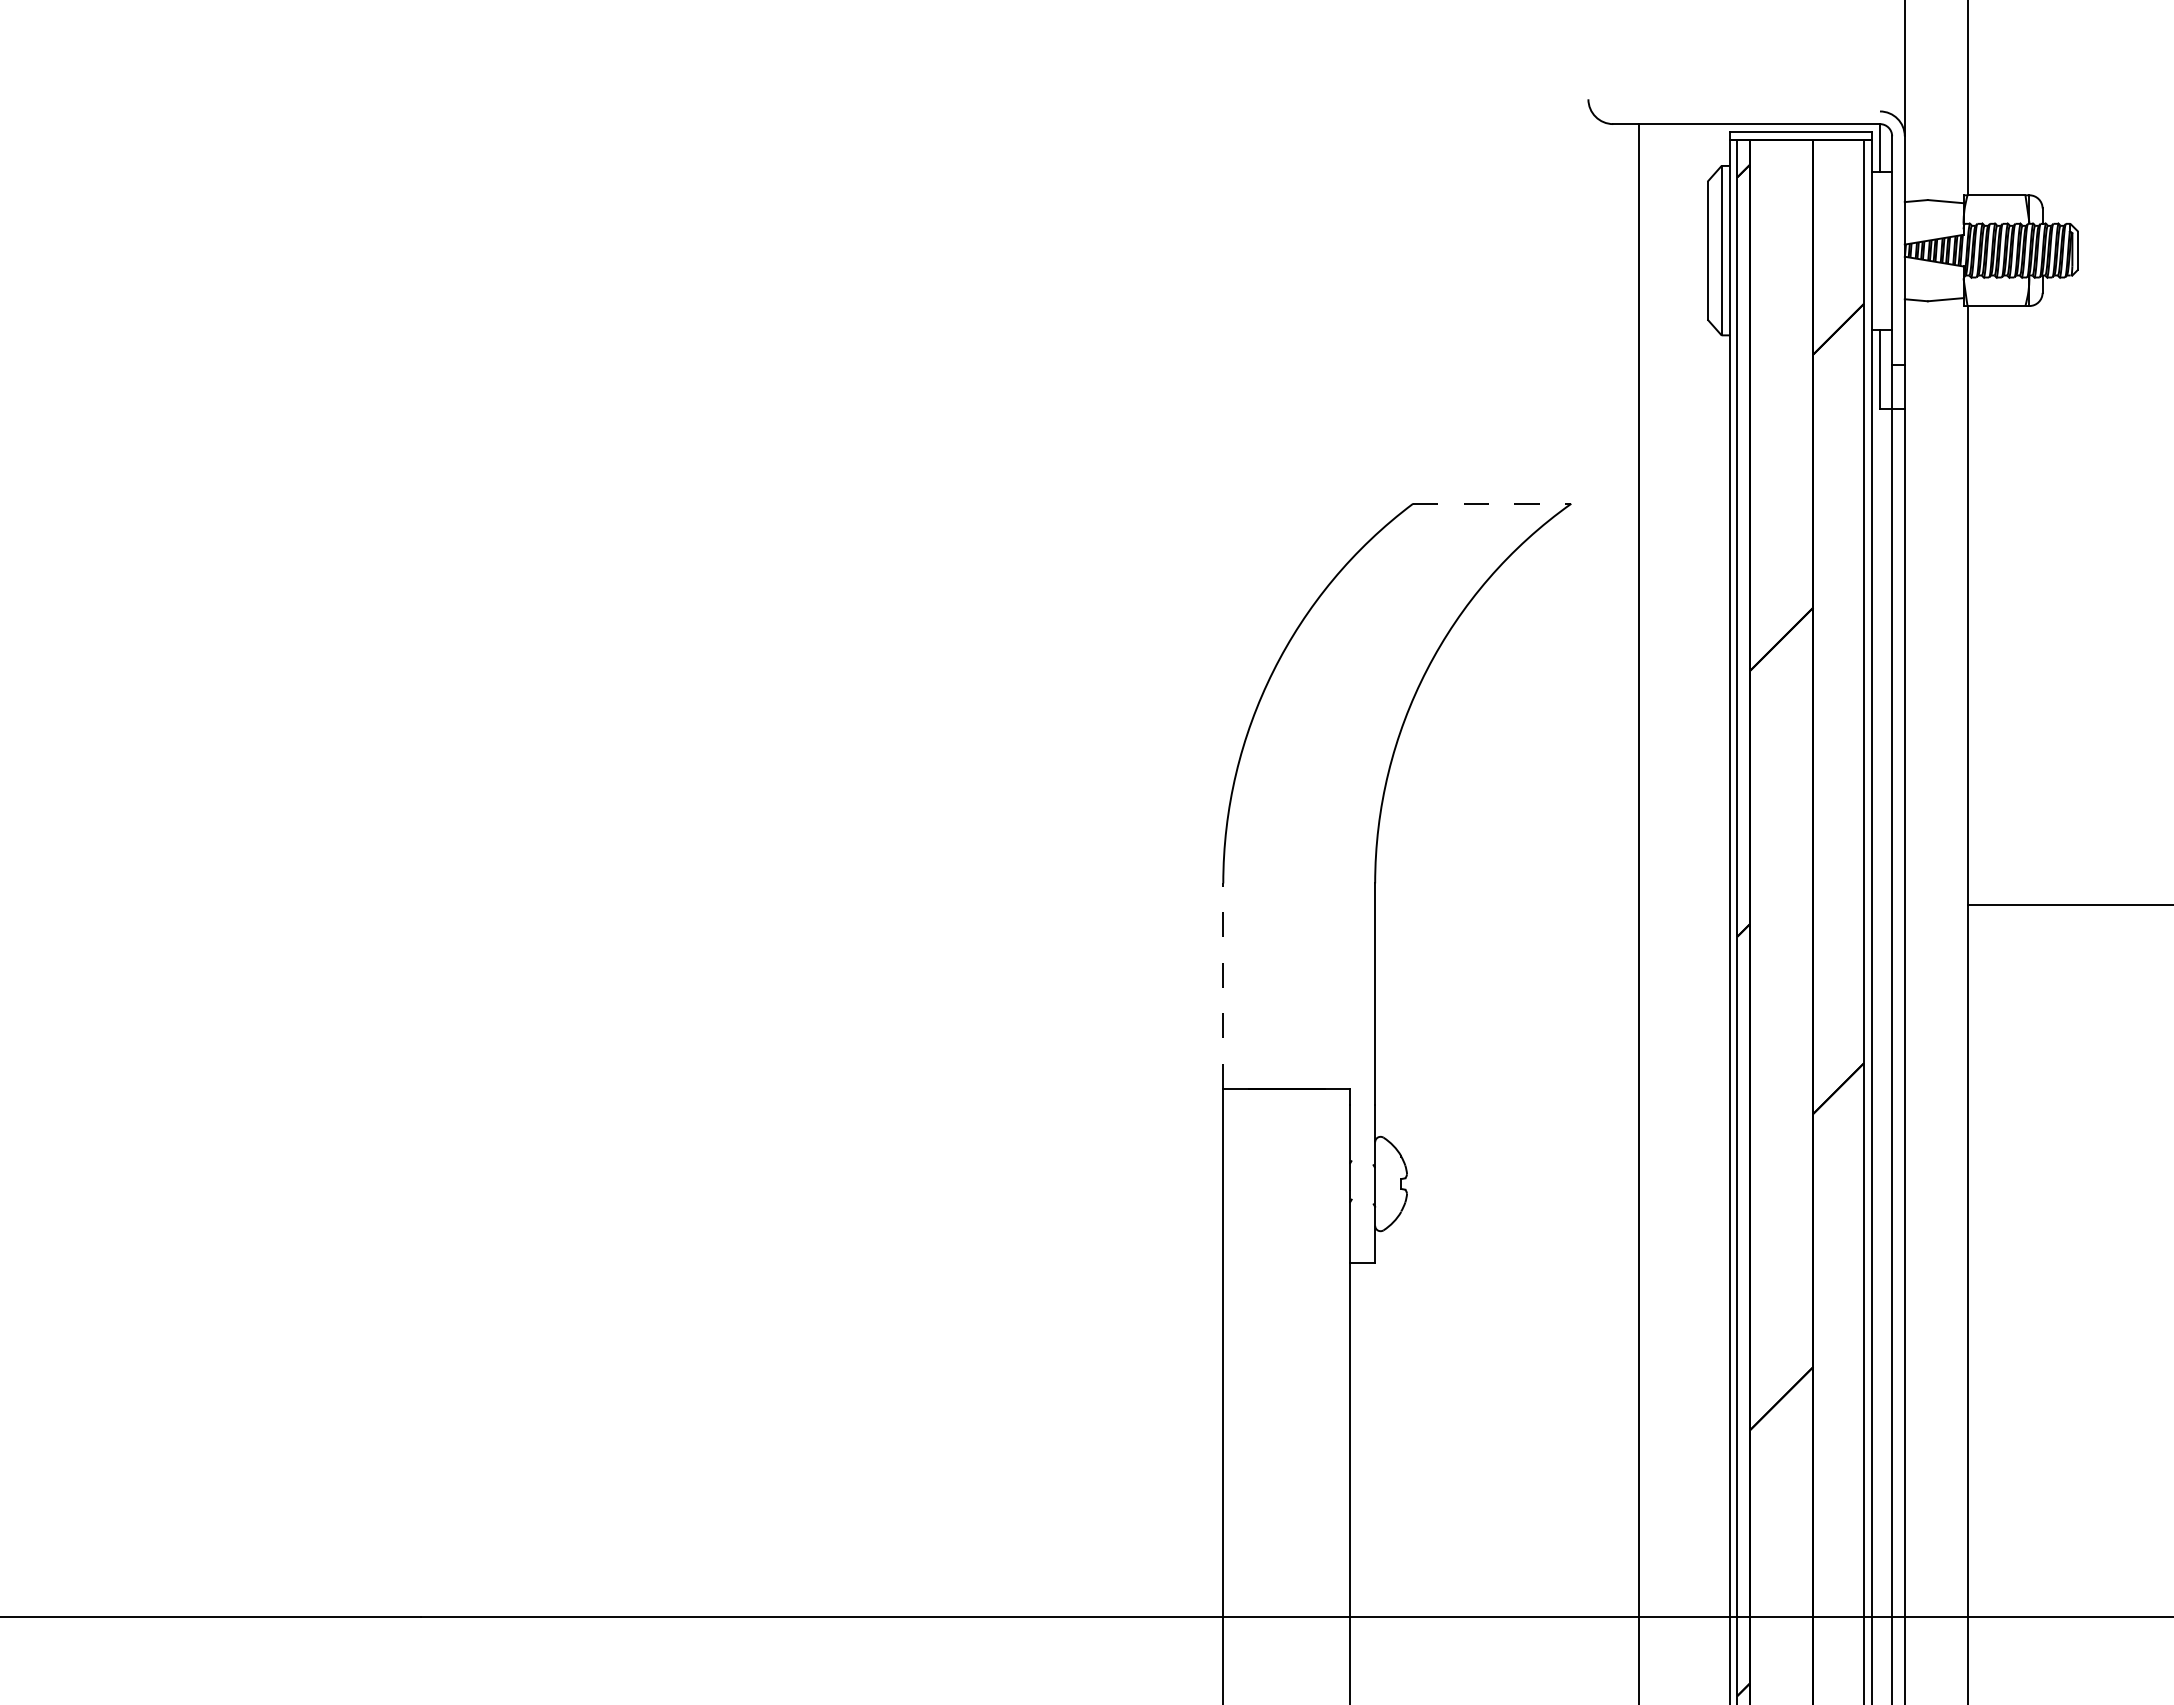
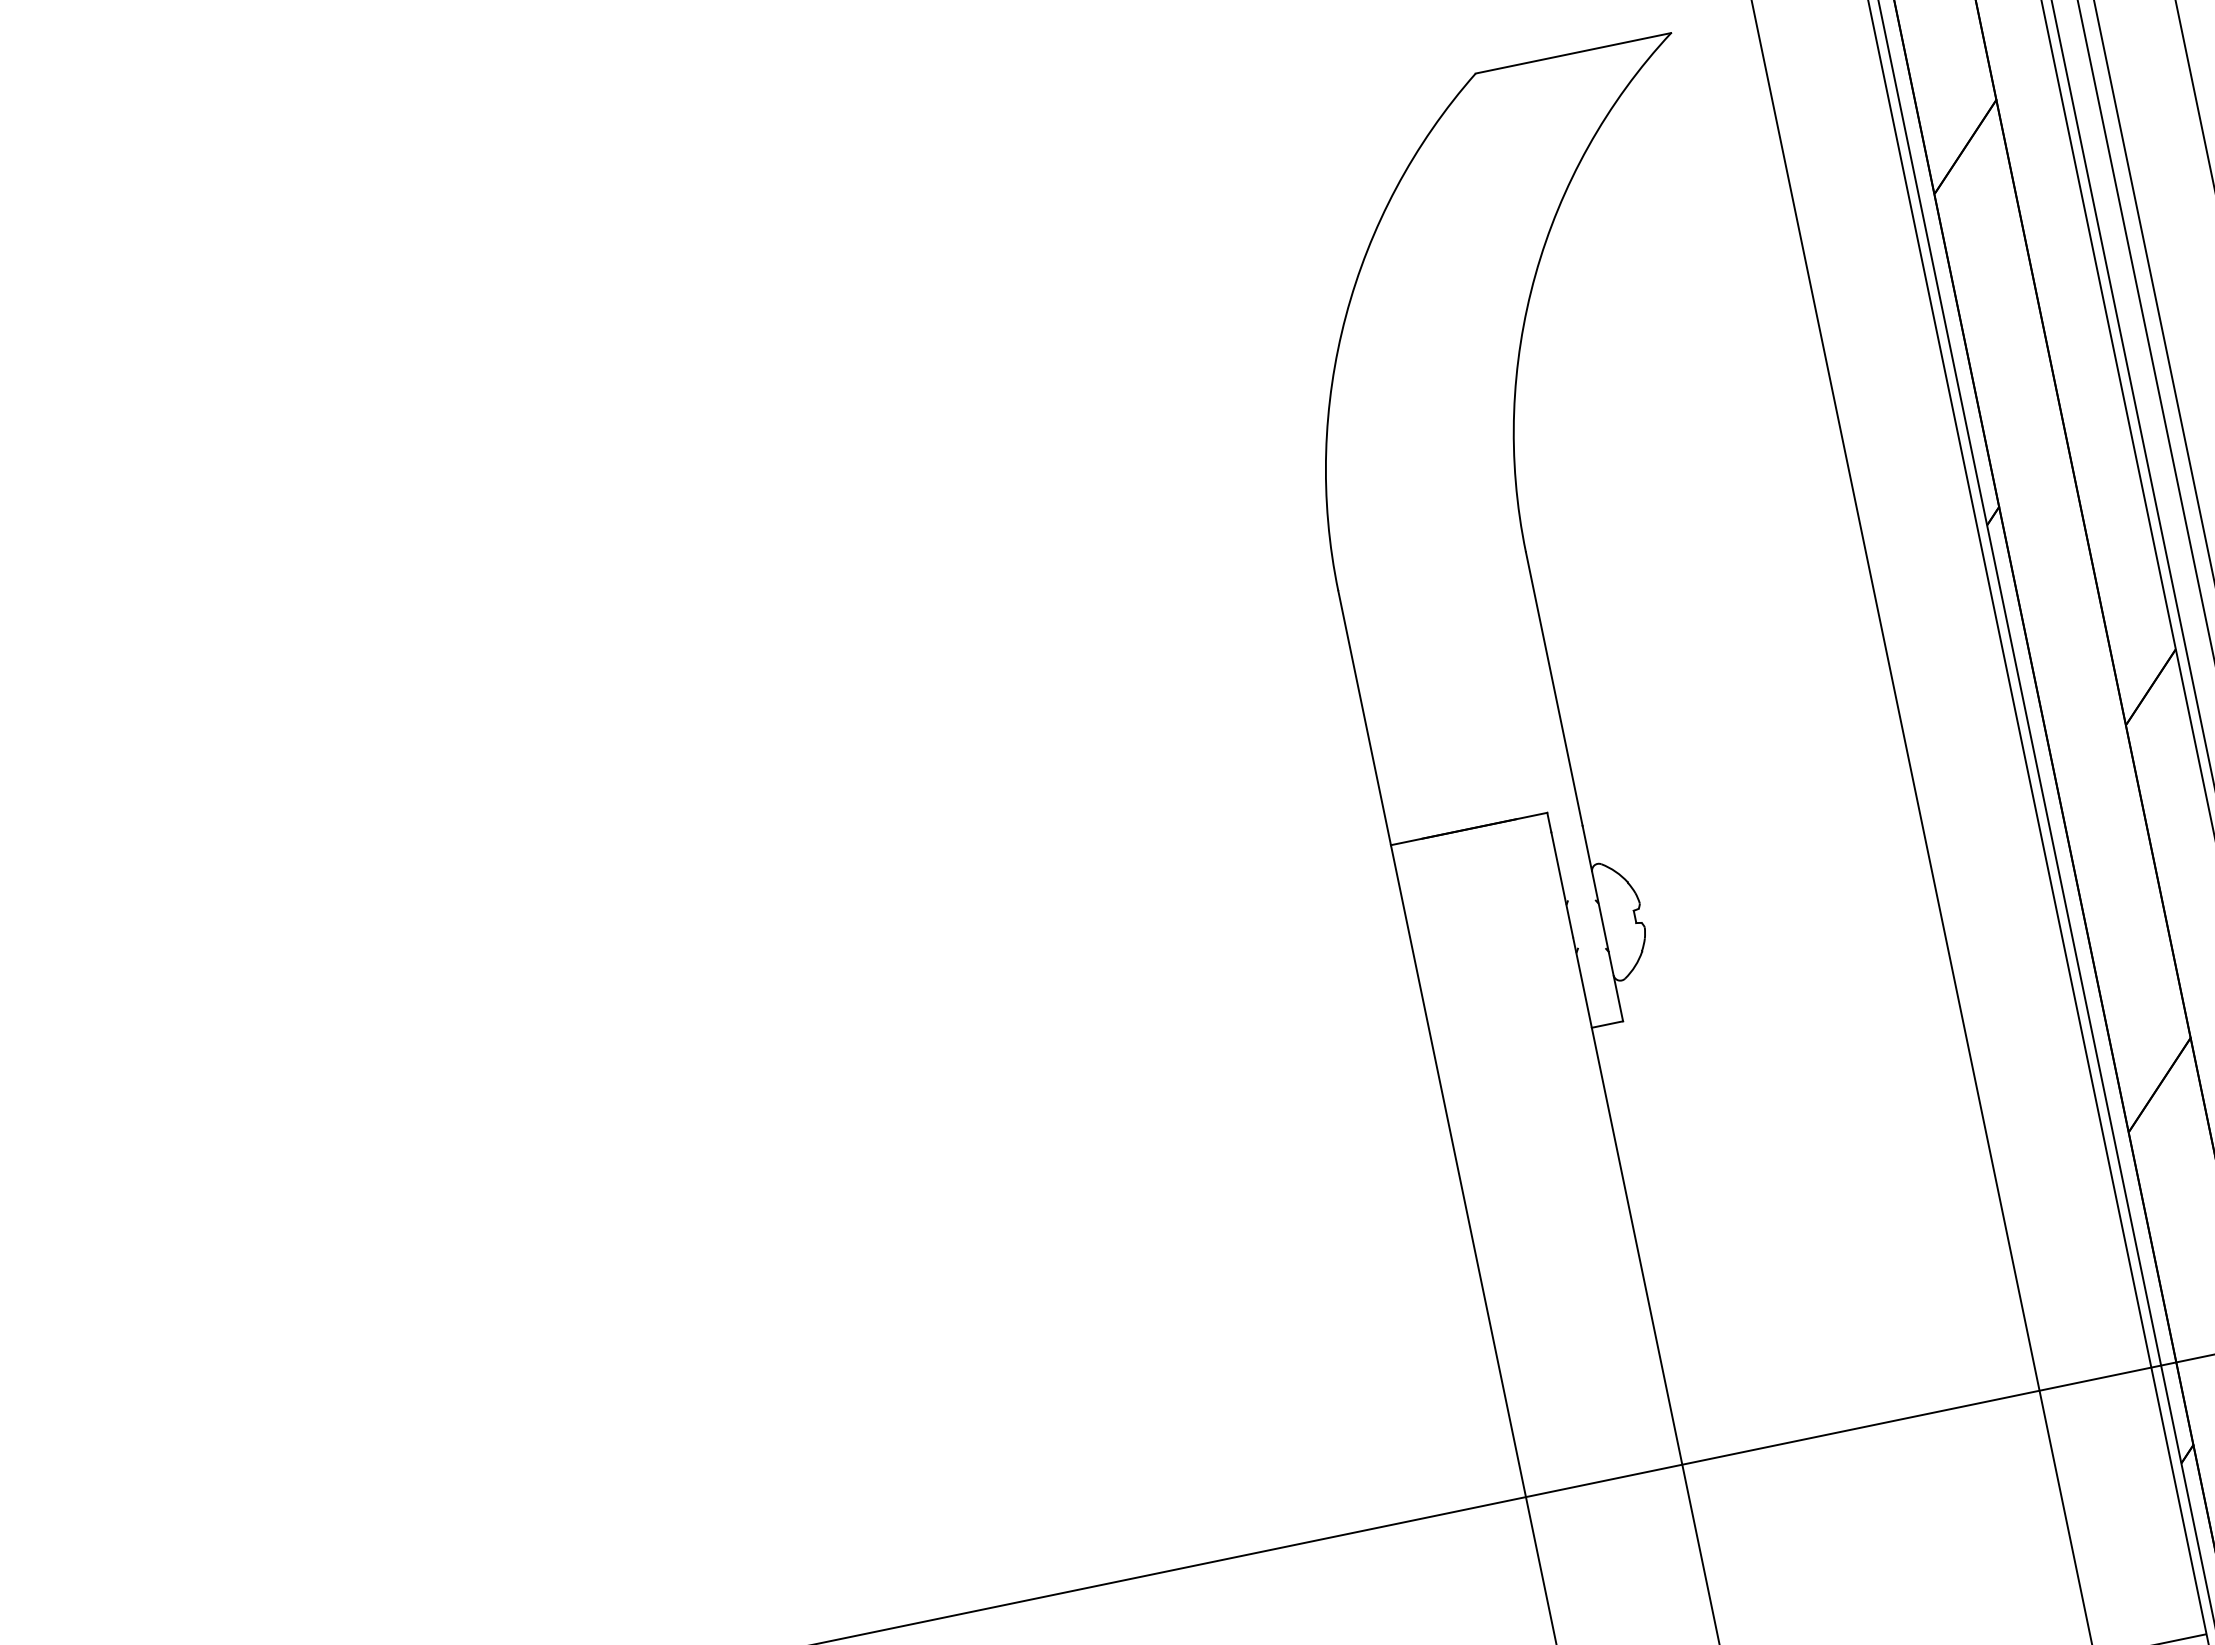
line: (1492, 503) -> (1573, 52), dashed -> solid
line: (1223, 986) -> (1364, 718), dashed -> solid

